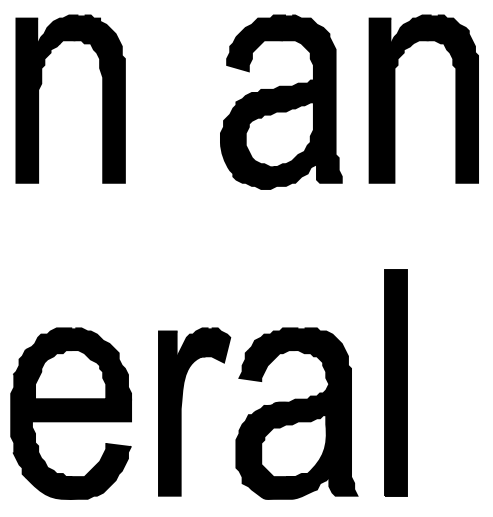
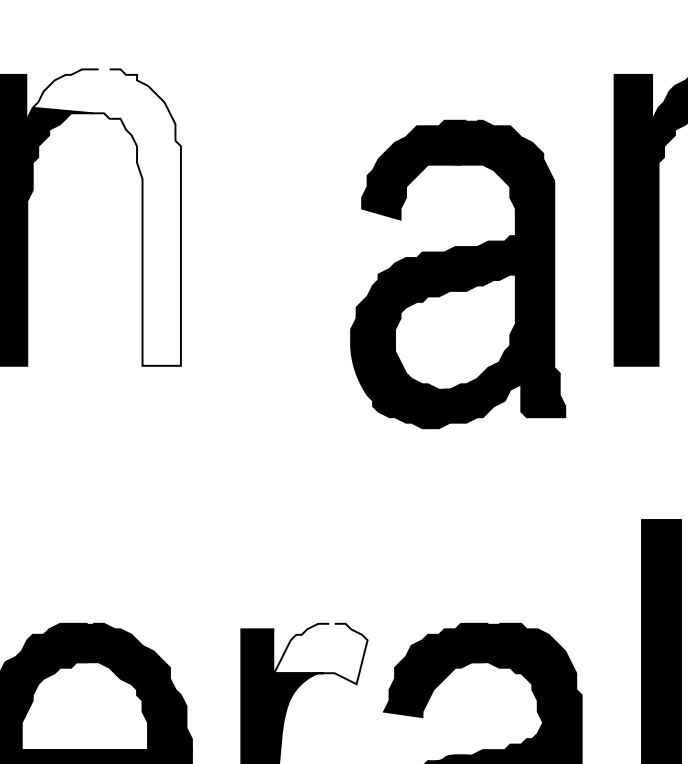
fill: (82, 98) -> (105, 216), removed
part: (281, 101) -> (458, 273), moved
fill: (203, 345) -> (320, 654), removed

